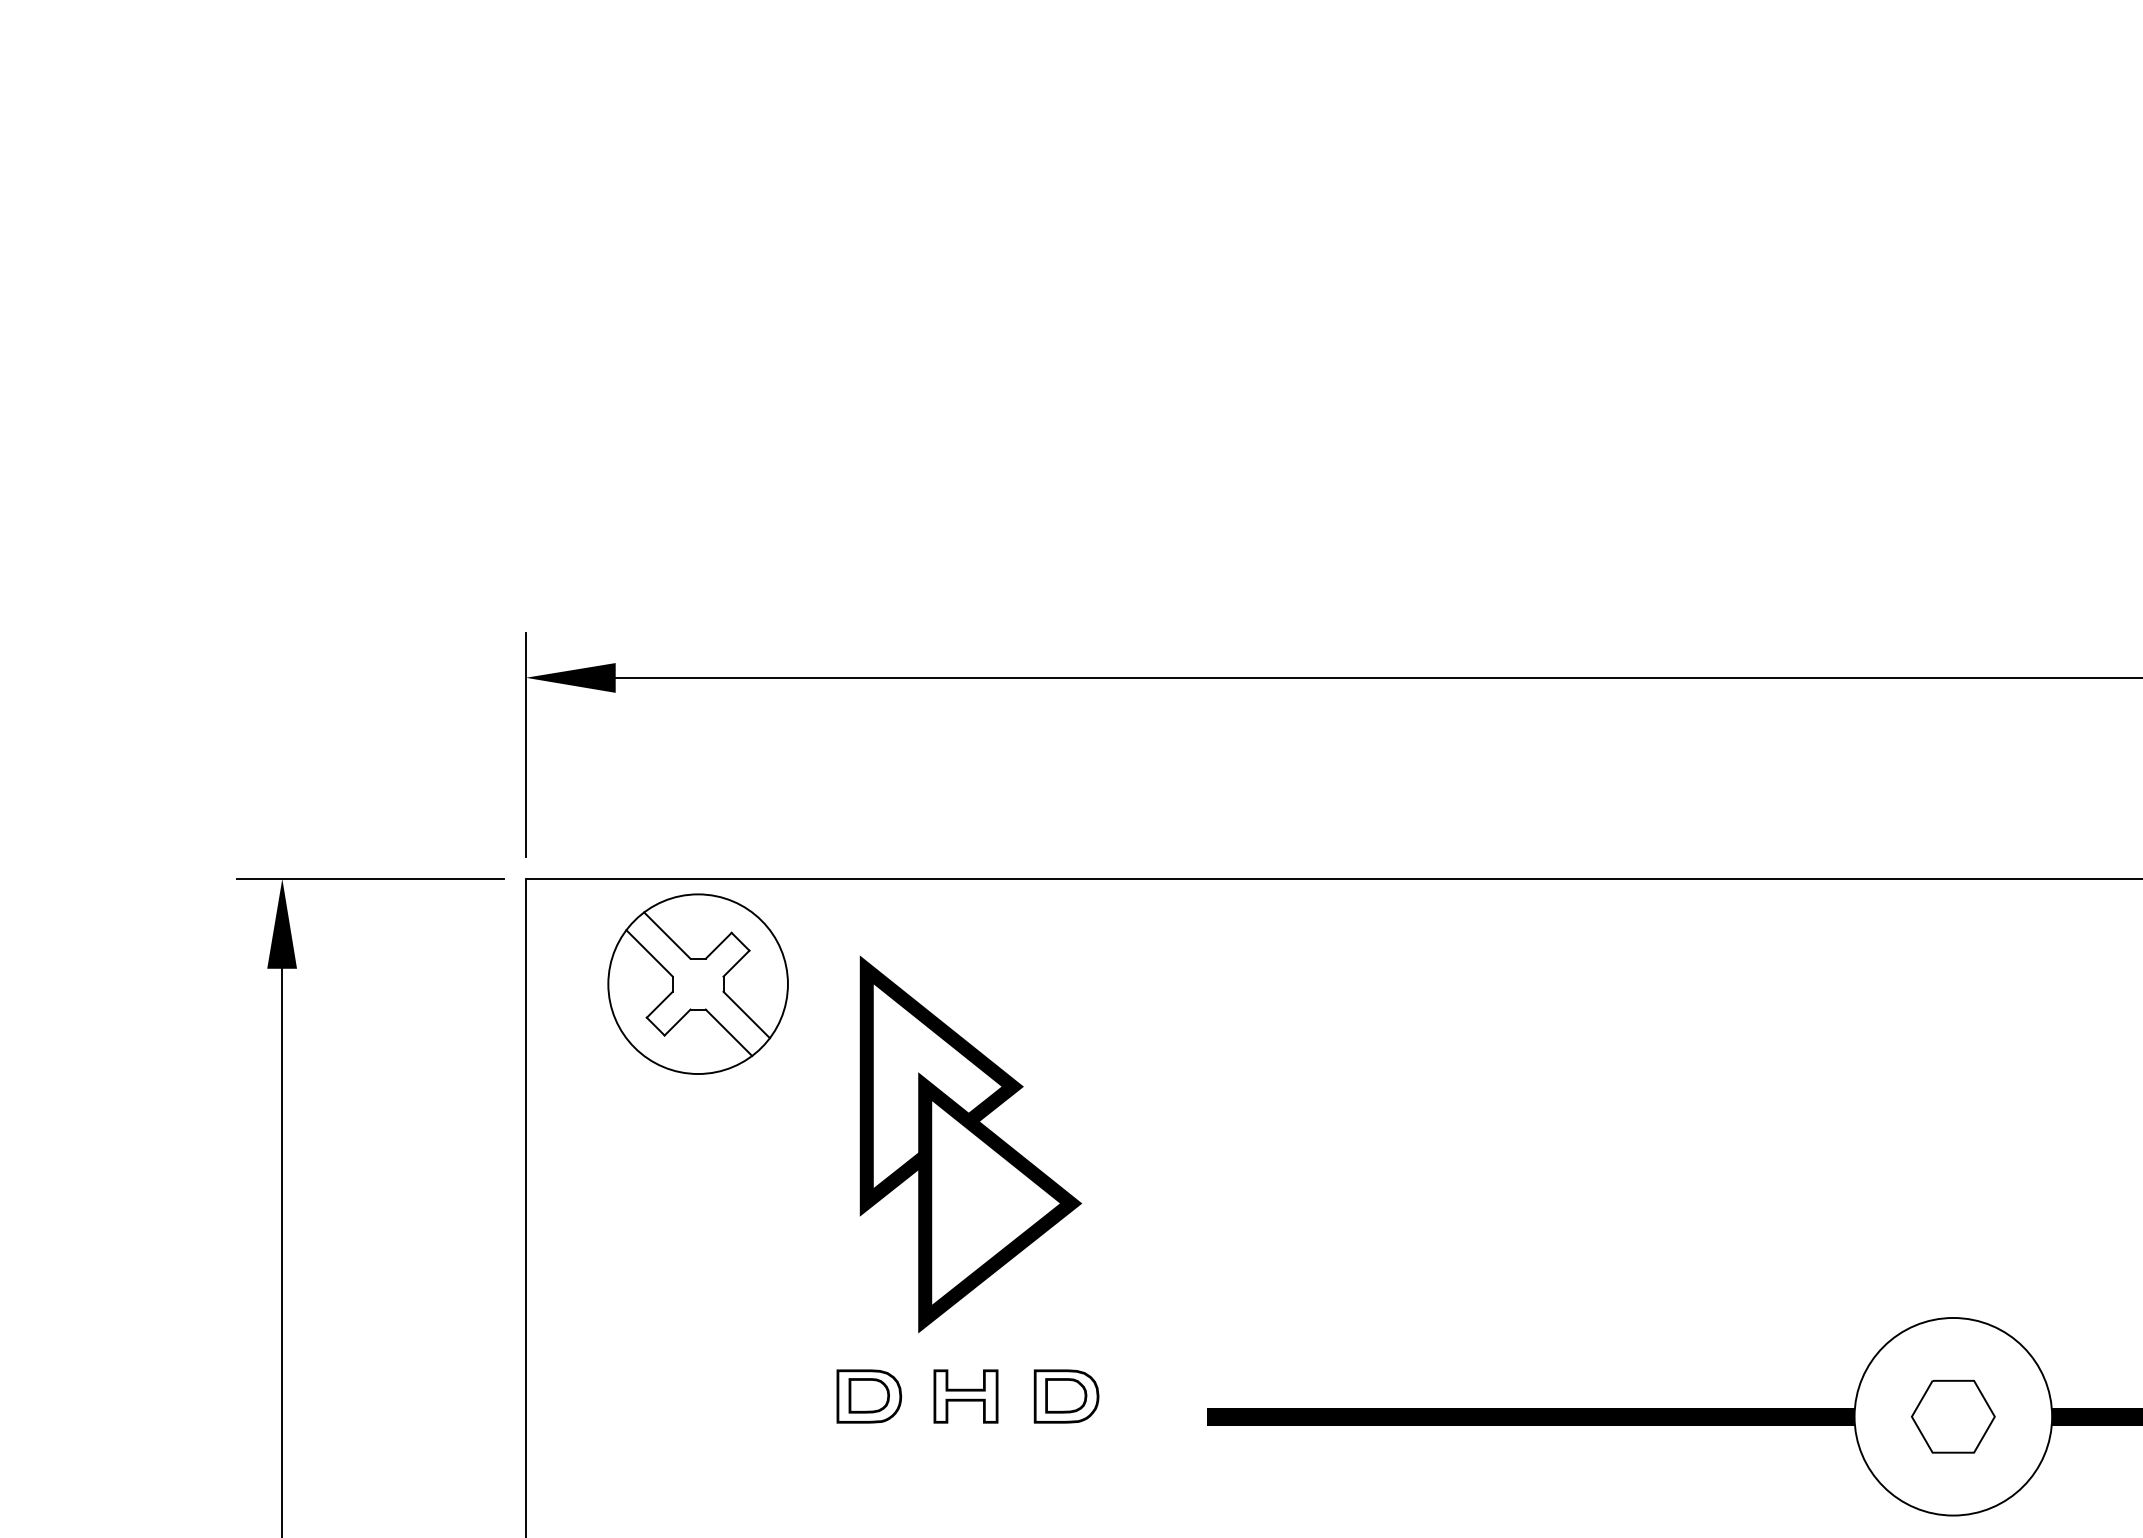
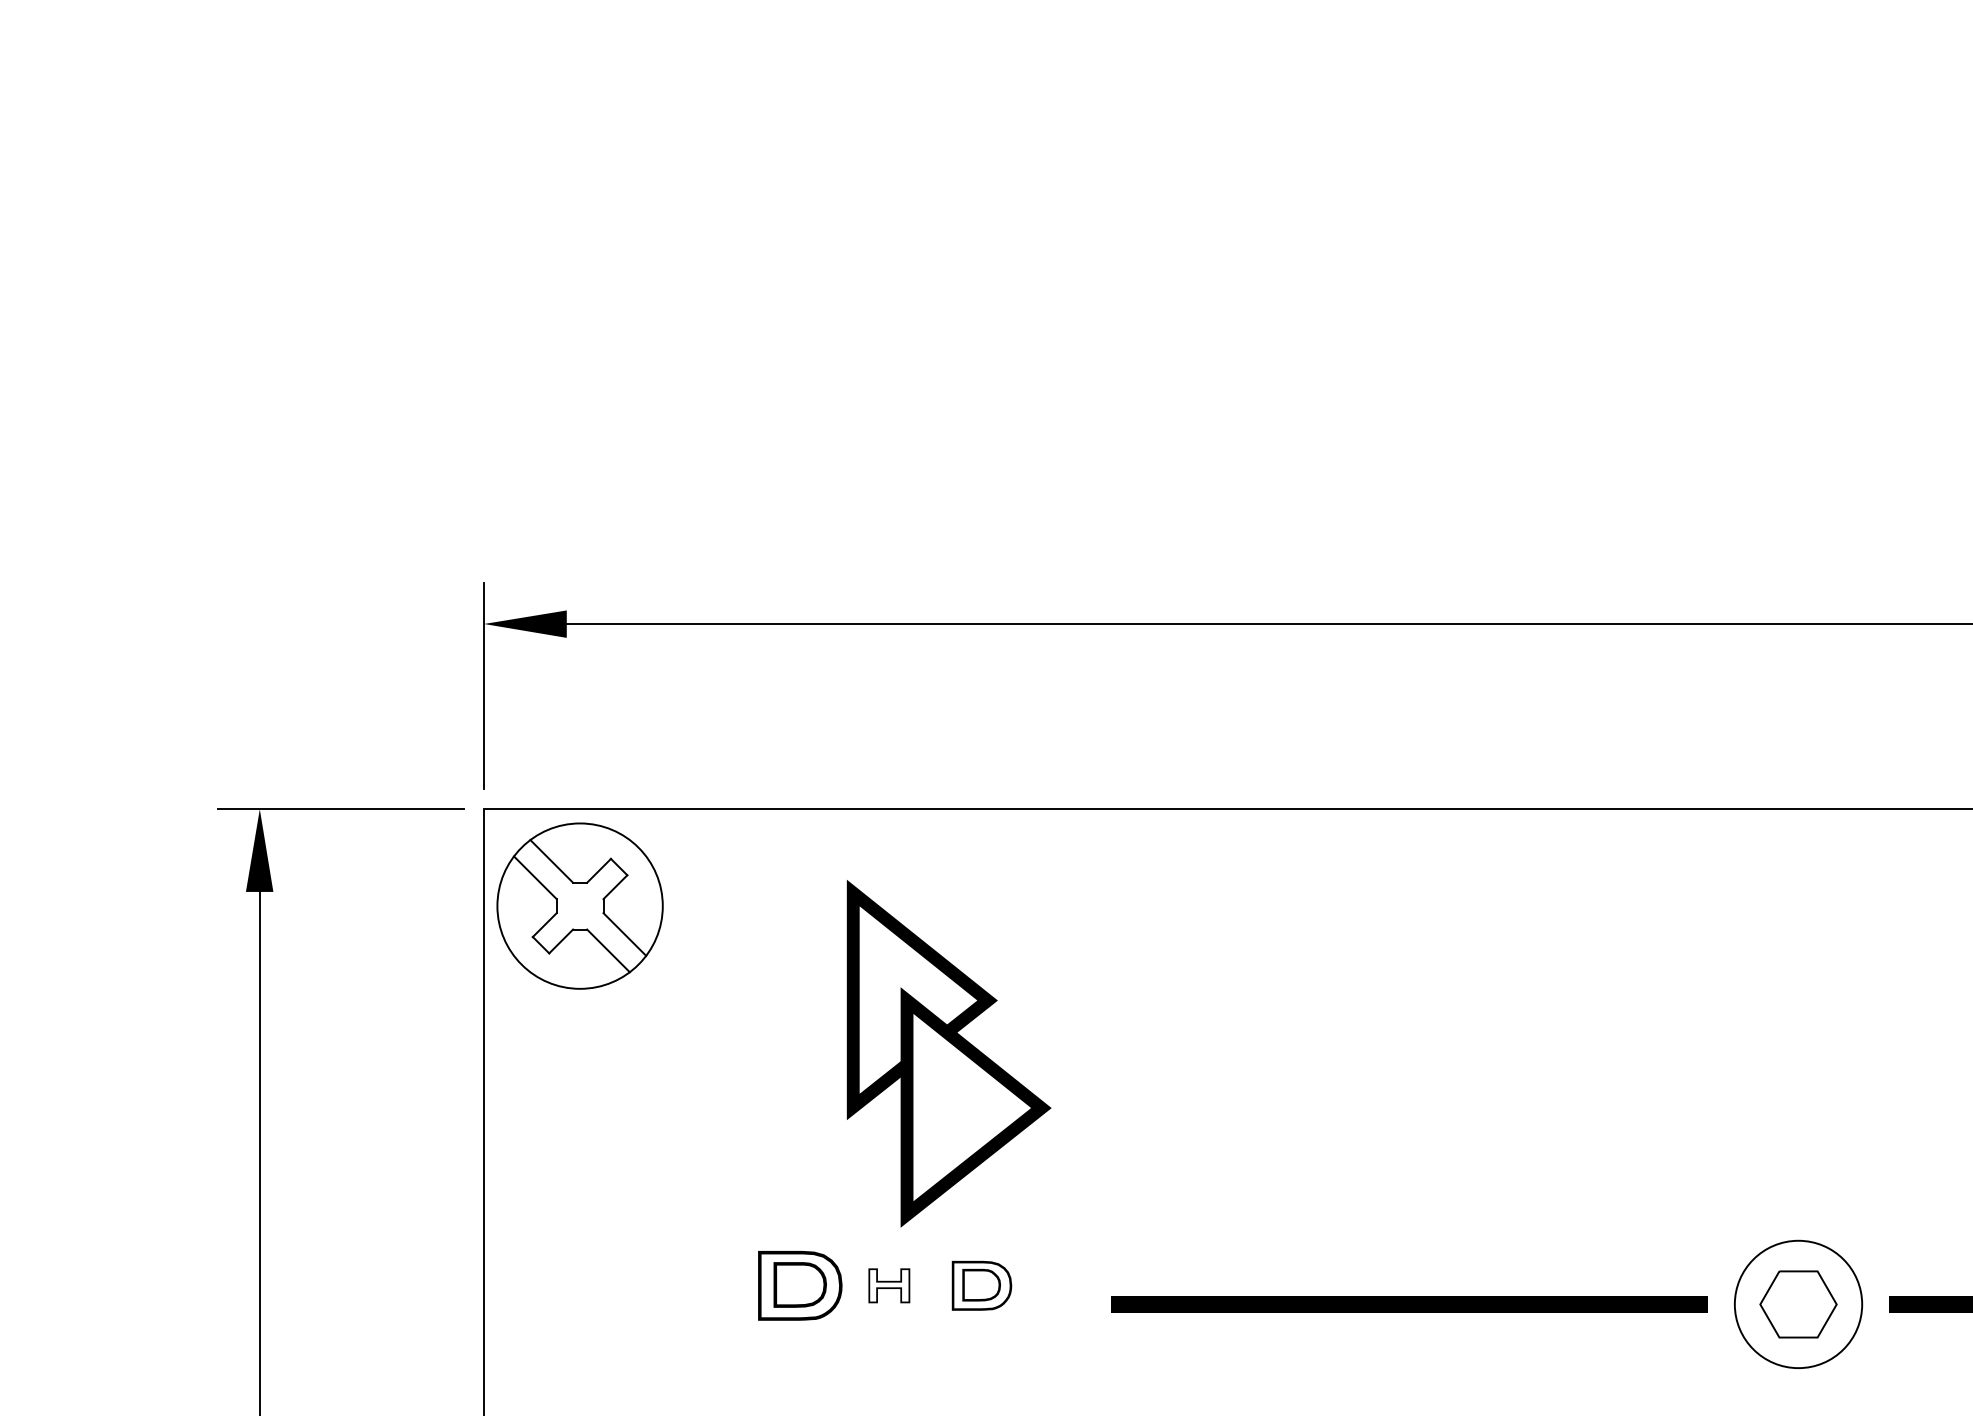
part: (697, 983) -> (579, 905), moved
part: (970, 1144) -> (948, 1053), moved
part: (869, 1396) -> (800, 1285), size x1.4
part: (965, 1396) -> (888, 1285), size x0.7
circle: (1953, 1416) -> (1798, 1304), size x0.7

